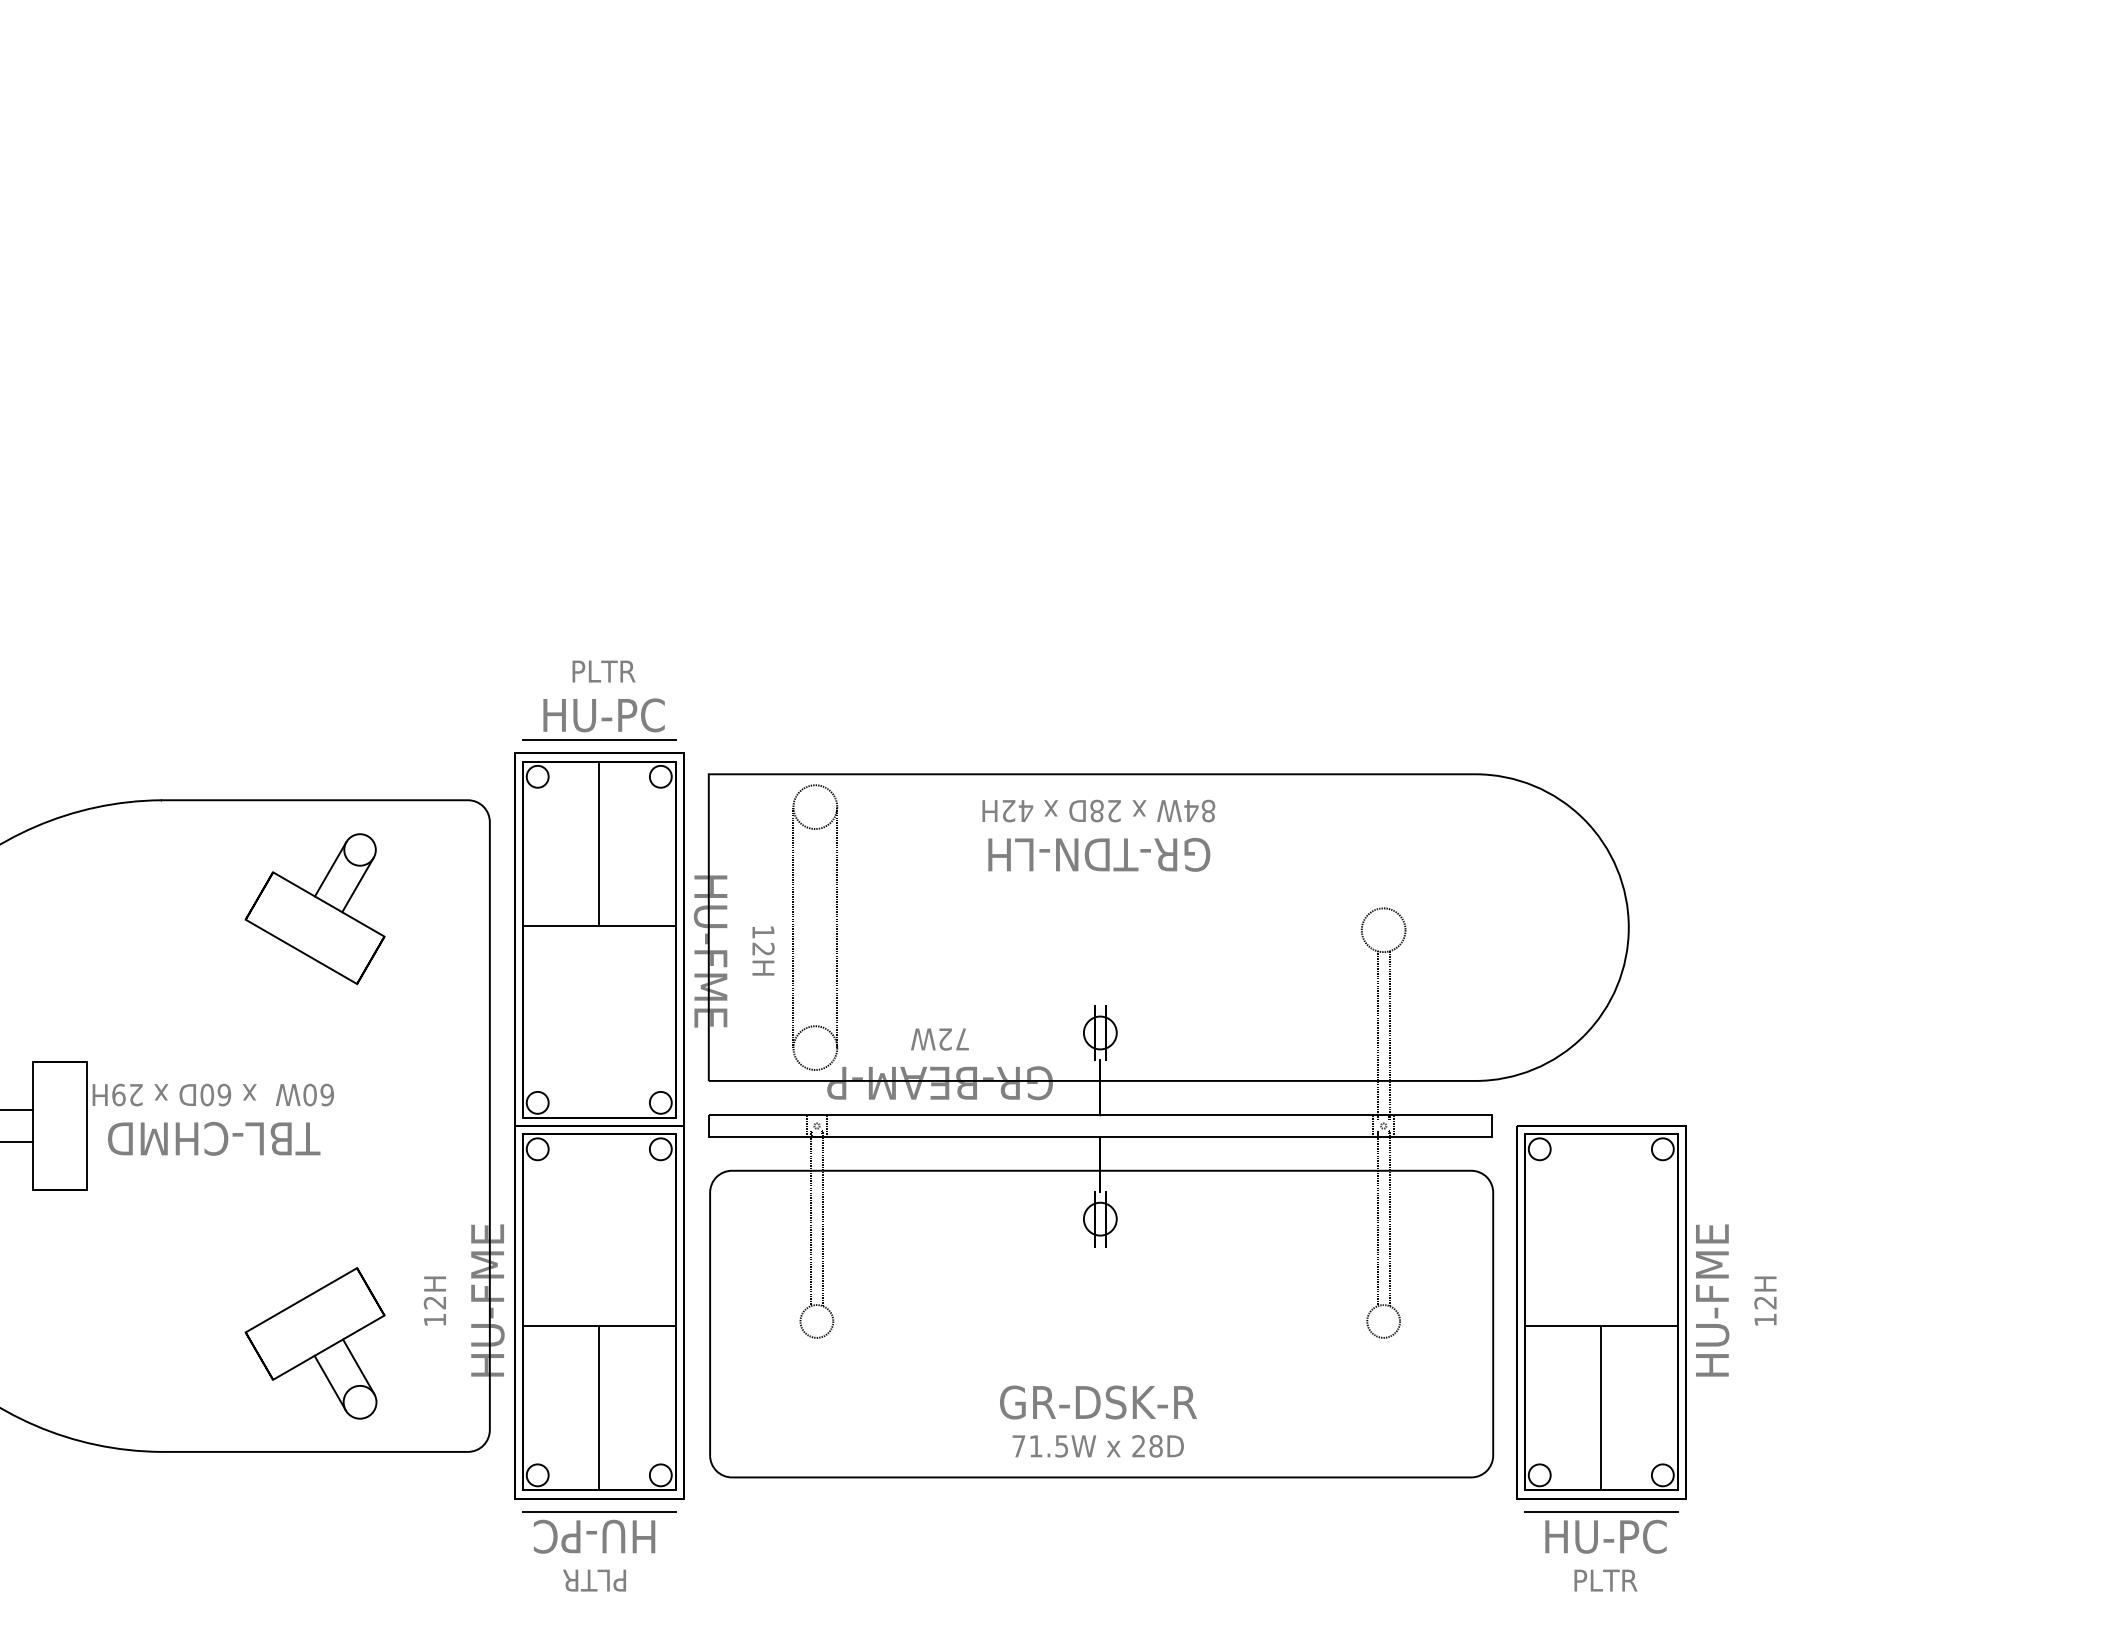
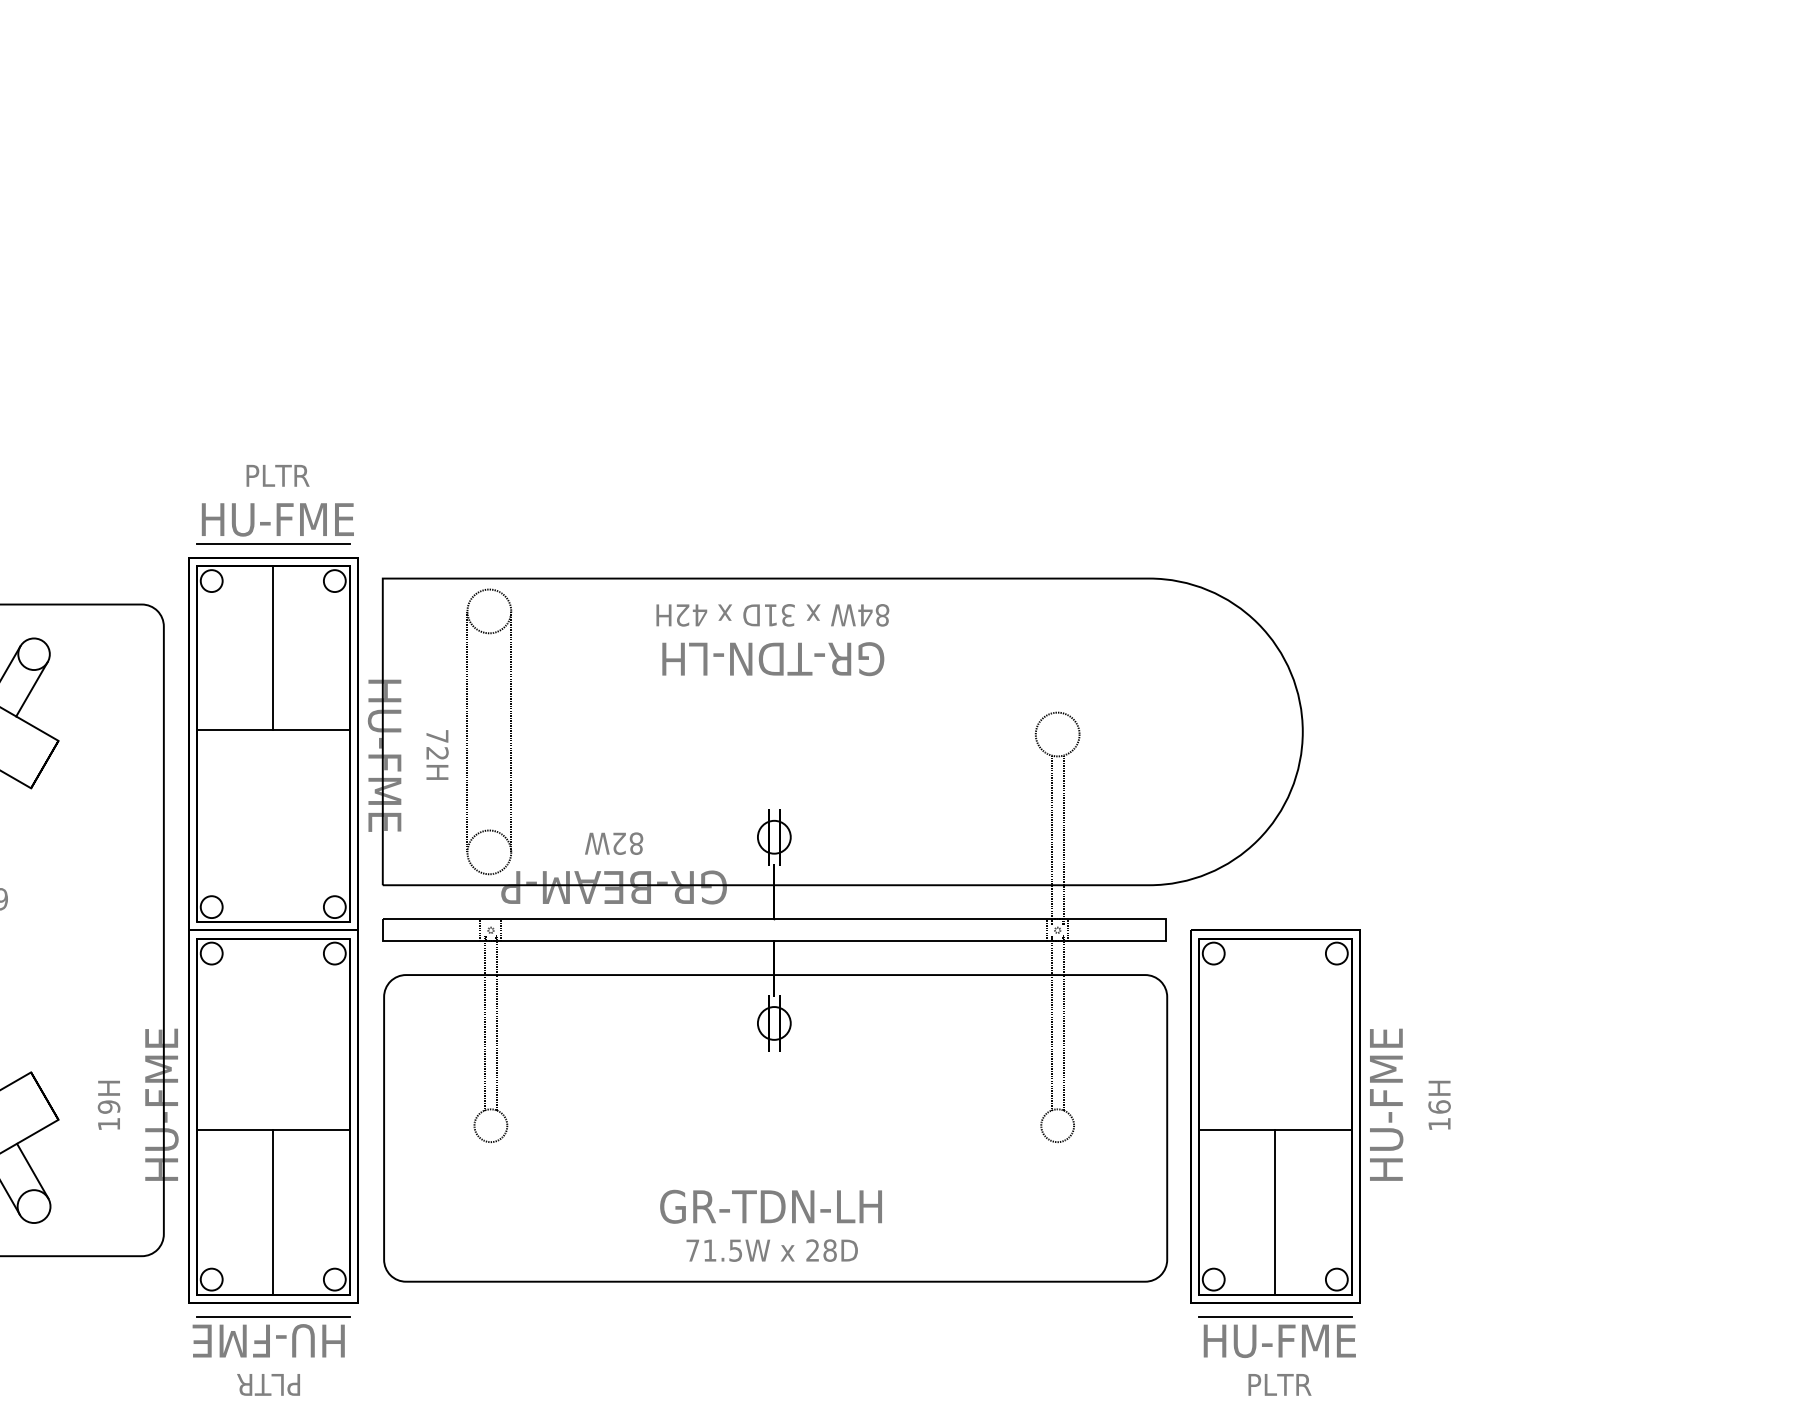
text: (603, 715) -> (277, 519), HU-PC -> HU-FME
text: (1105, 810) -> (779, 614), 28D -> 31D
text: (763, 931) -> (437, 735), 12H -> 72H
text: (962, 1039) -> (636, 843), 72W -> 82W
text: (435, 1302) -> (109, 1106), 12H -> 19H
text: (1765, 1302) -> (1439, 1106), 12H -> 16H
text: (1096, 1402) -> (770, 1206), GR-DSK-R -> GR-TDN-LH
text: (594, 1536) -> (268, 1340), HU-PC -> HU-FME
text: (1605, 1536) -> (1279, 1340), HU-PC -> HU-FME

